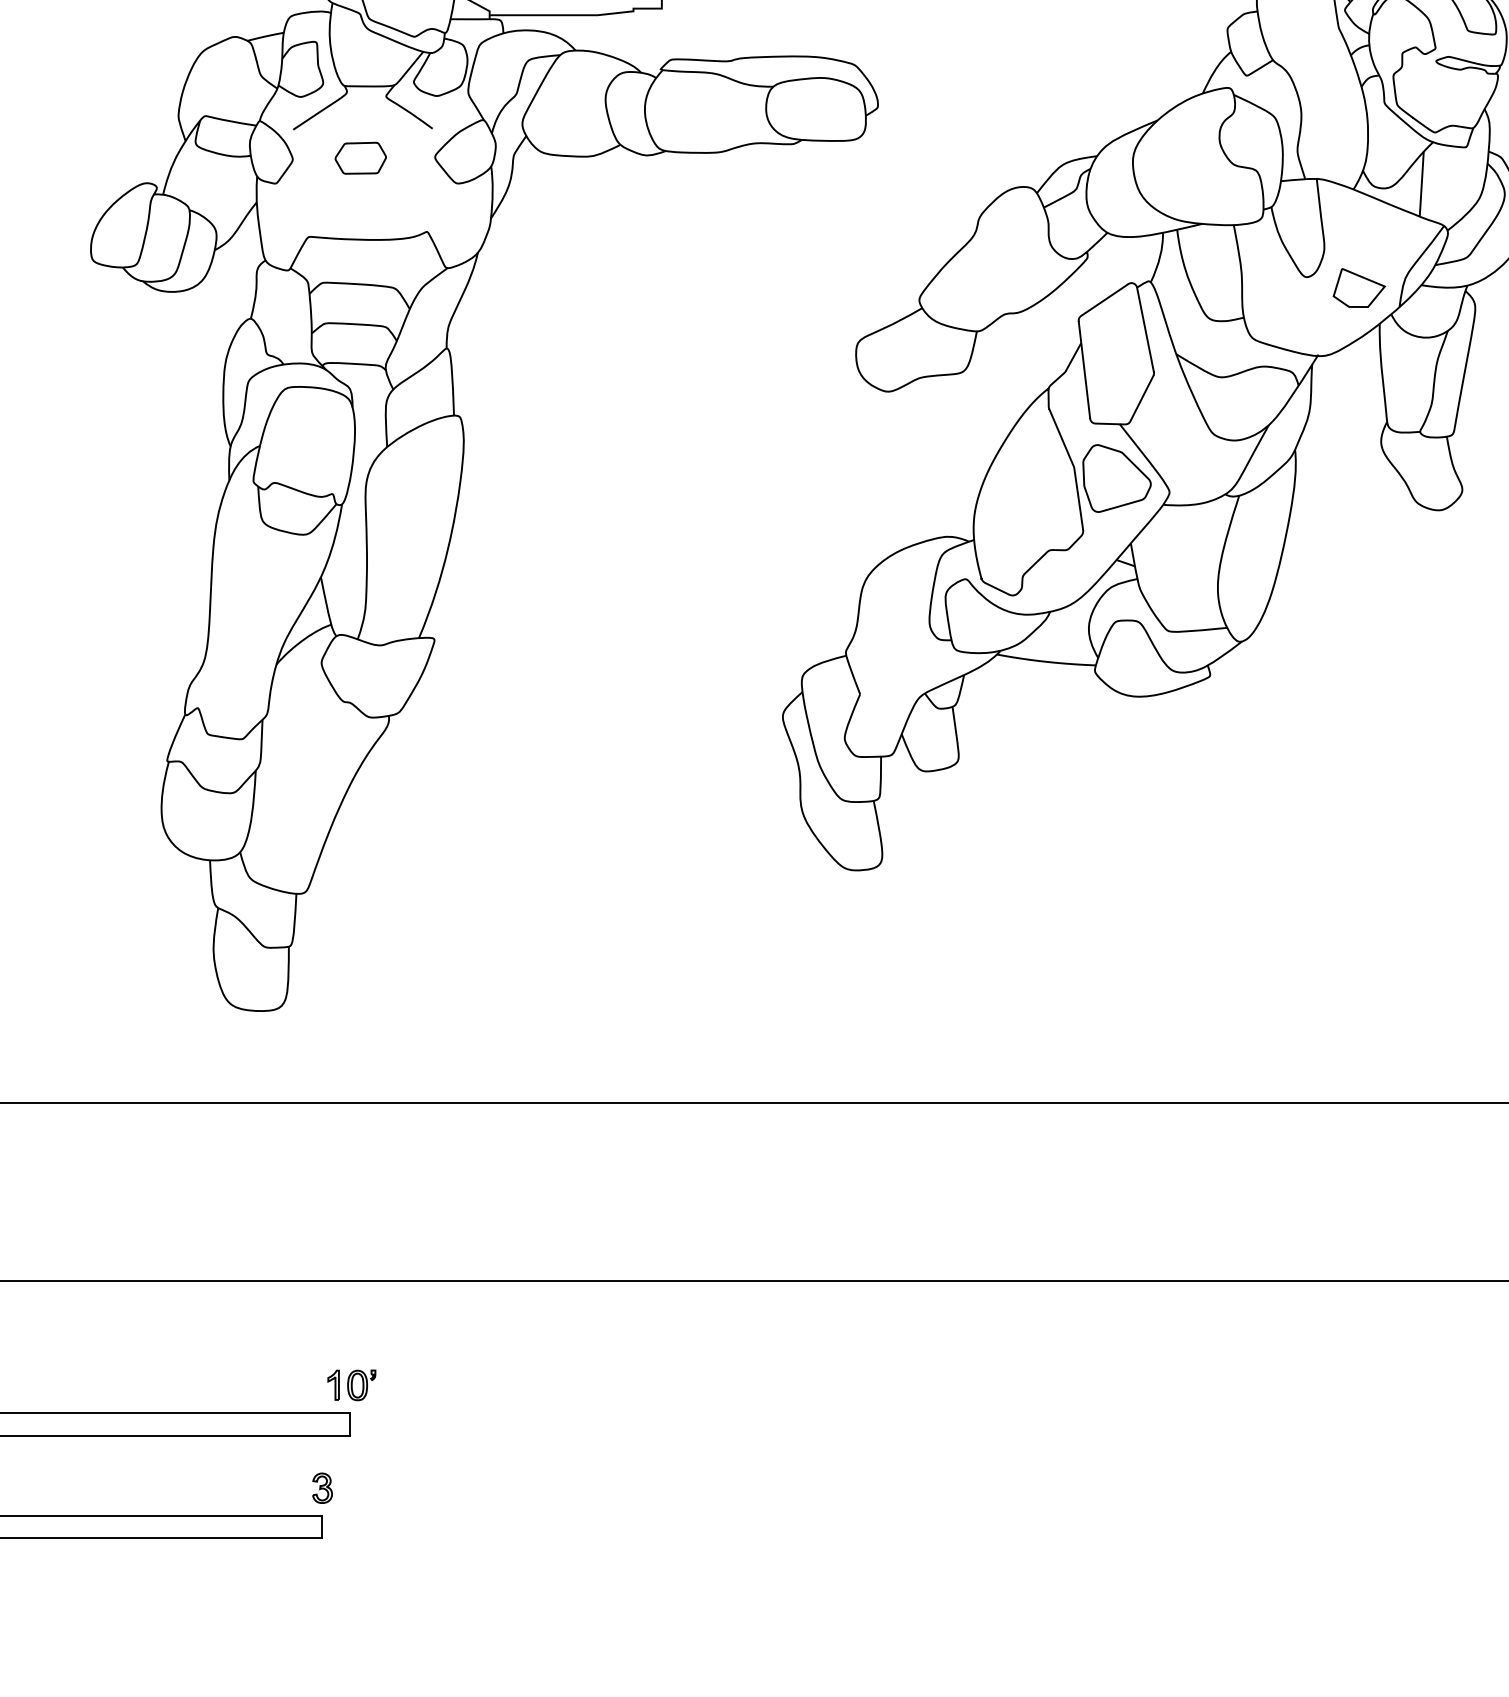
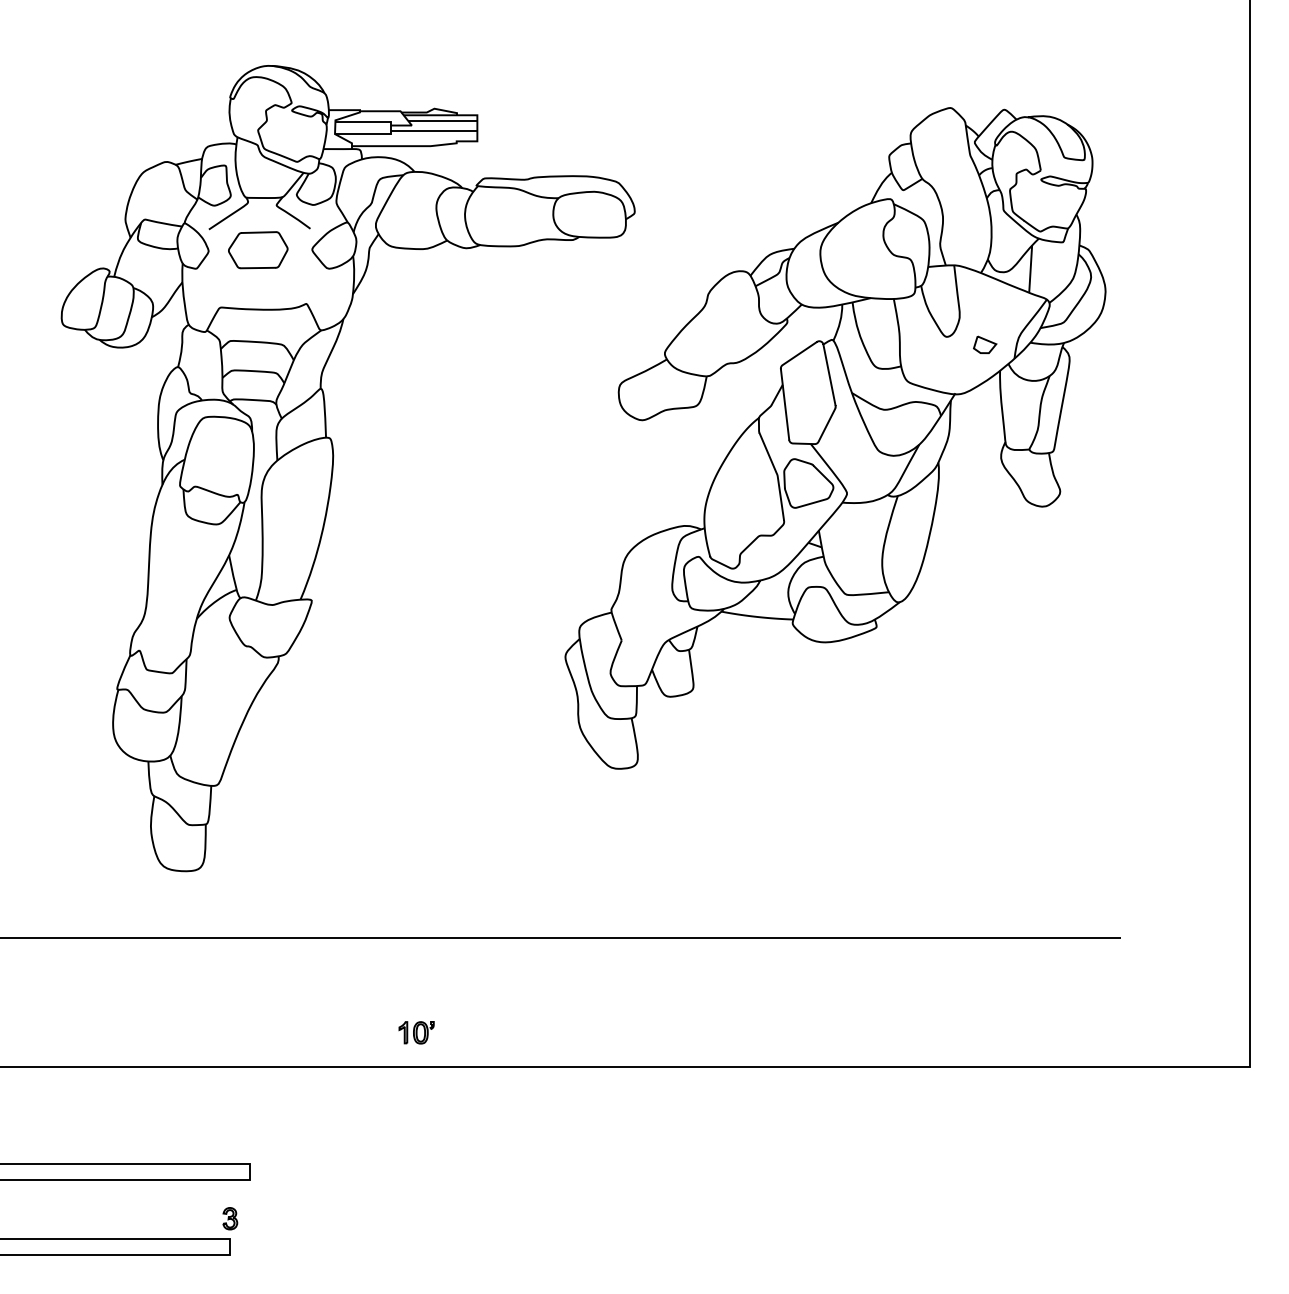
part: (359, 158) -> (257, 250), size x1.6
part: (1358, 287) -> (984, 344), size x0.6
part: (351, 1384) -> (416, 1032), moved

